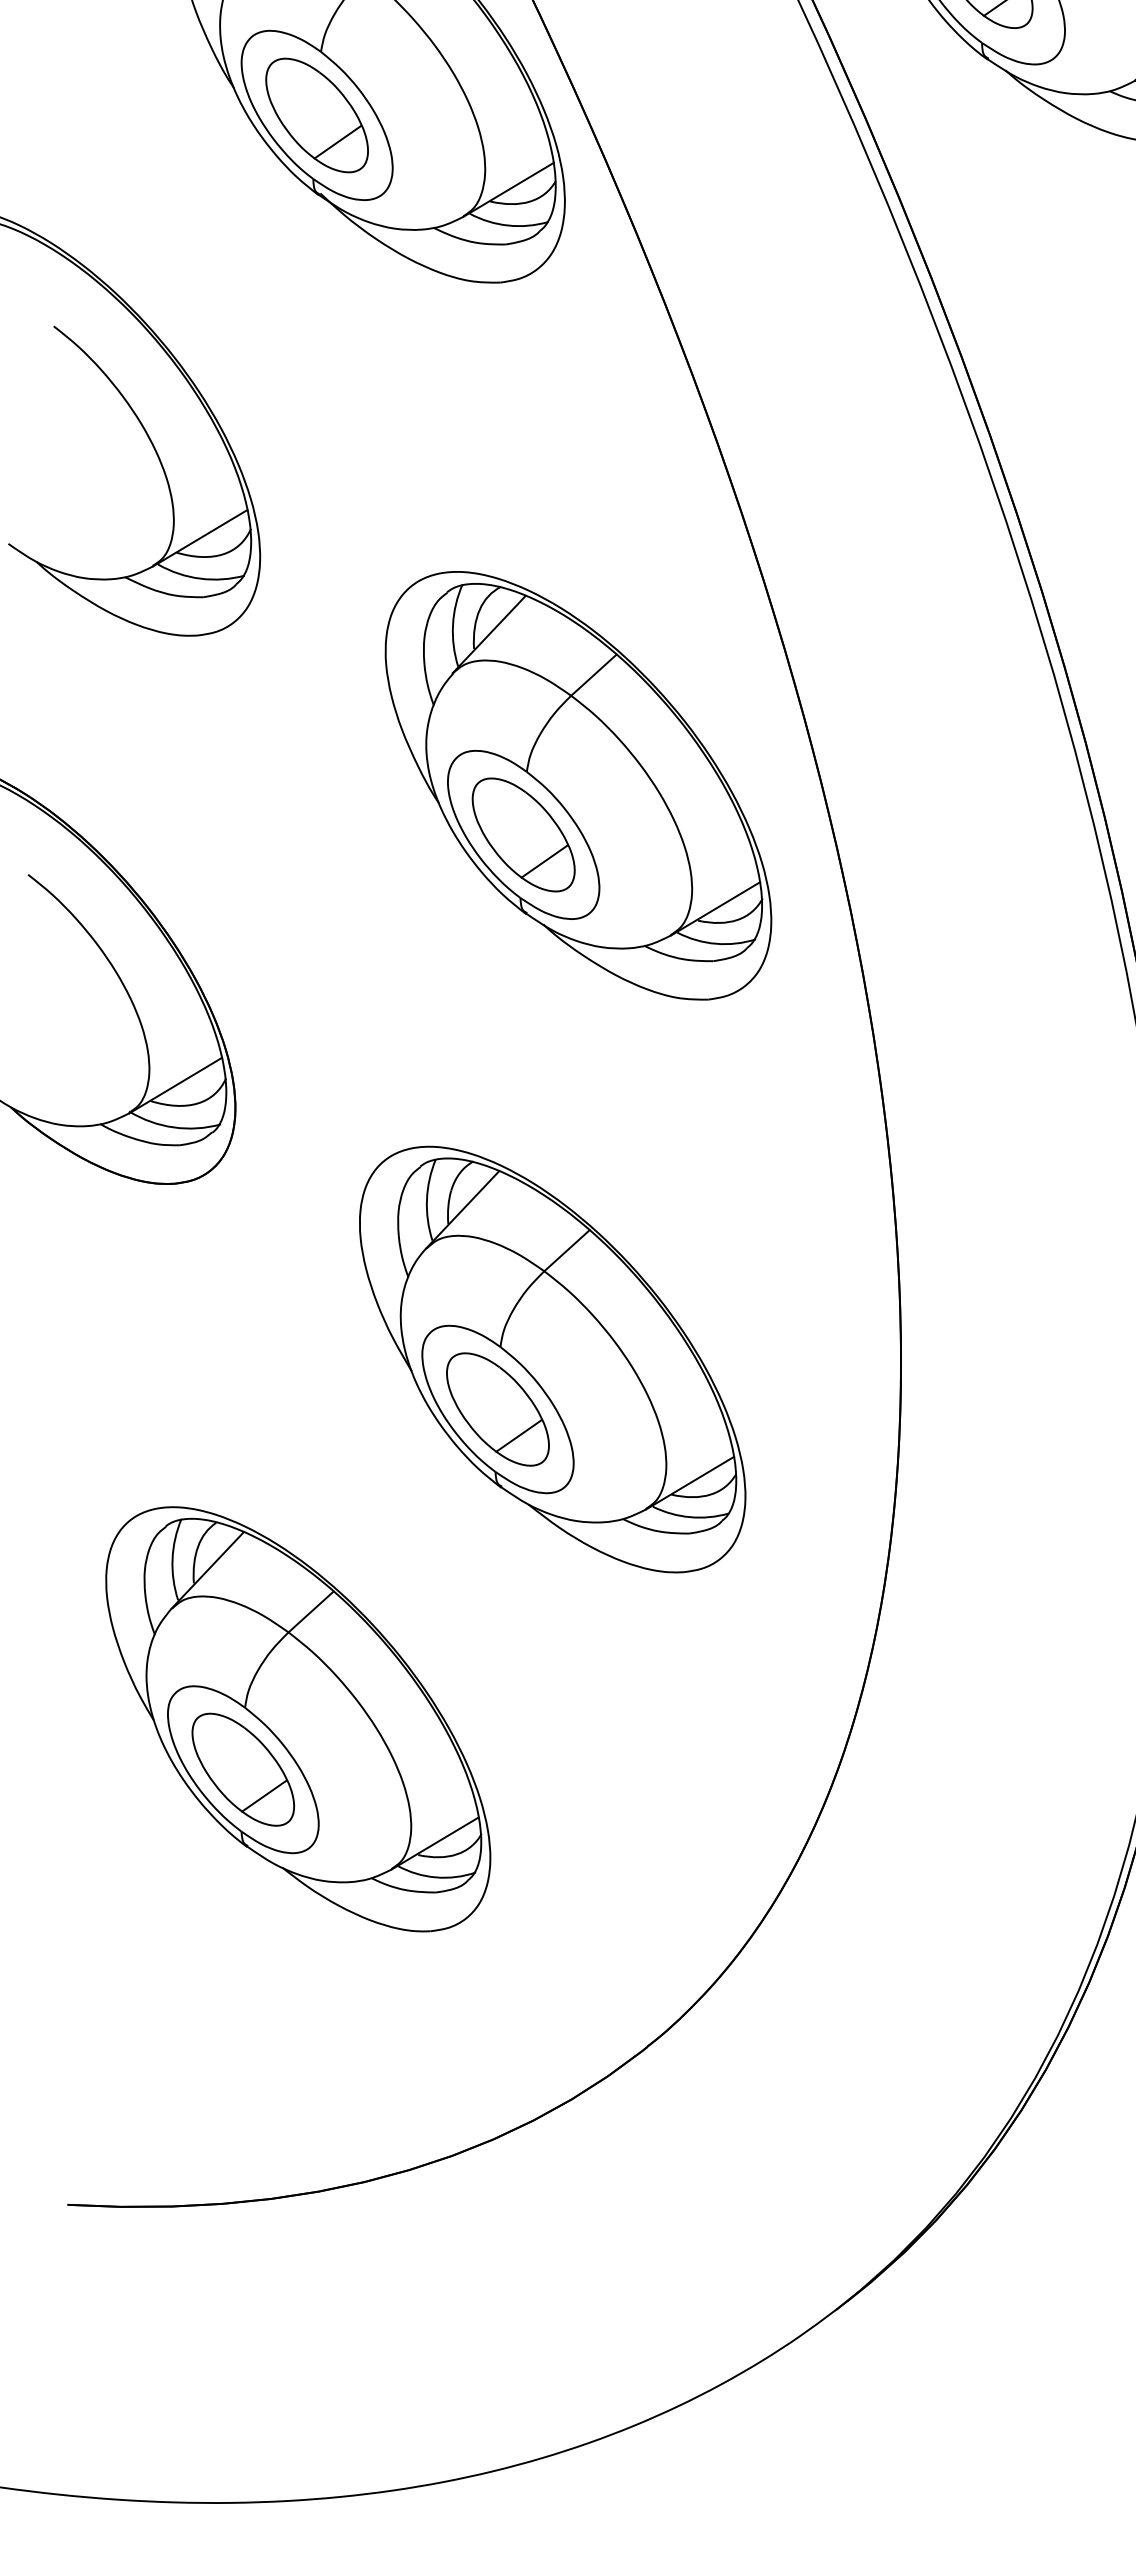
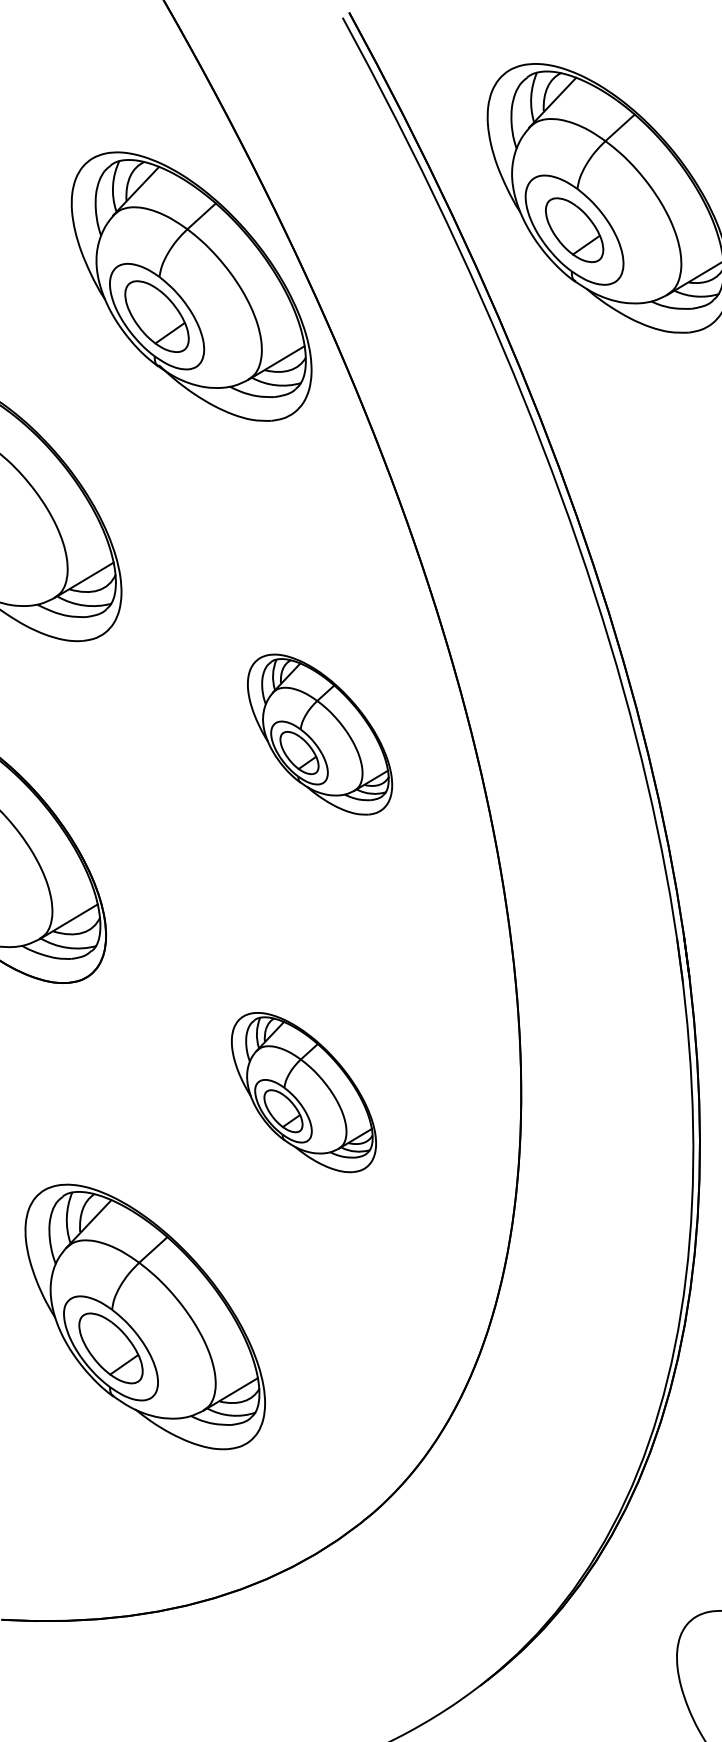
part: (577, 785) -> (319, 734), size x0.6
part: (551, 1359) -> (303, 1092), size x0.6

